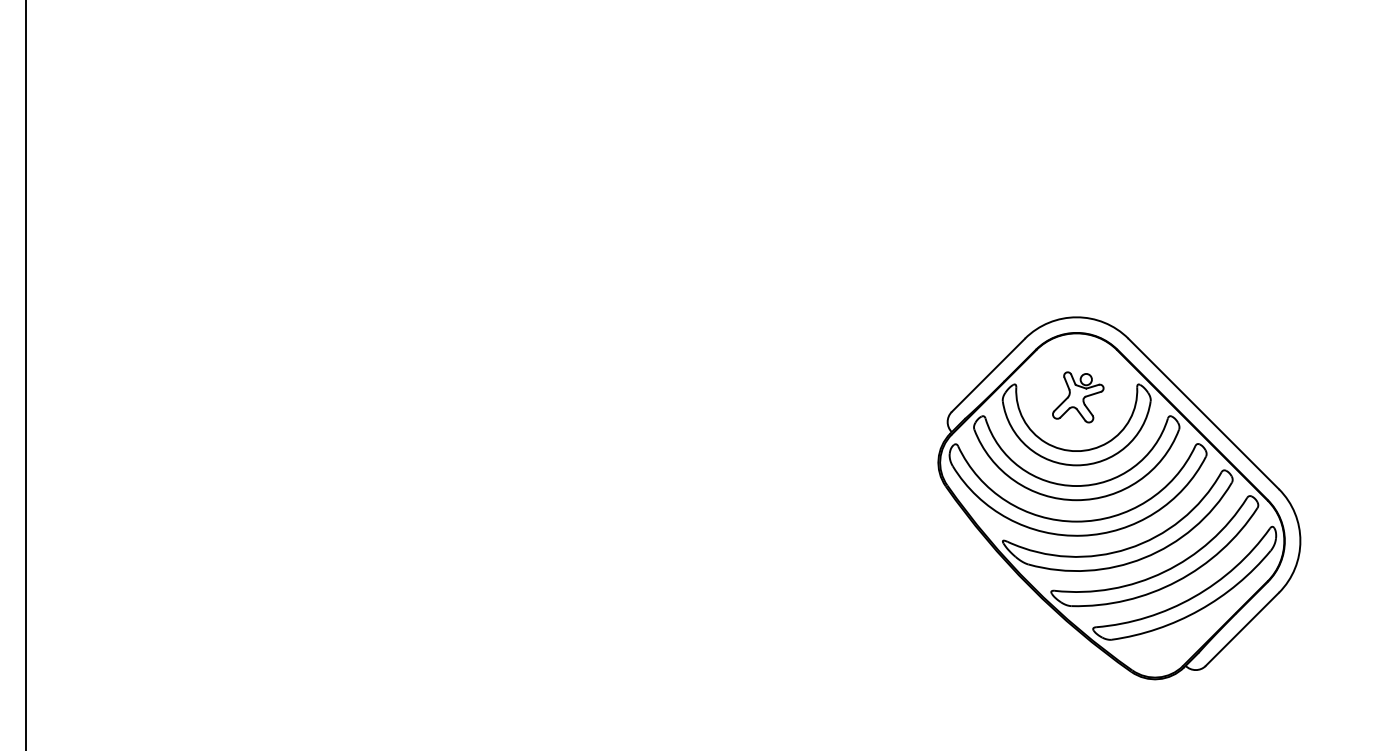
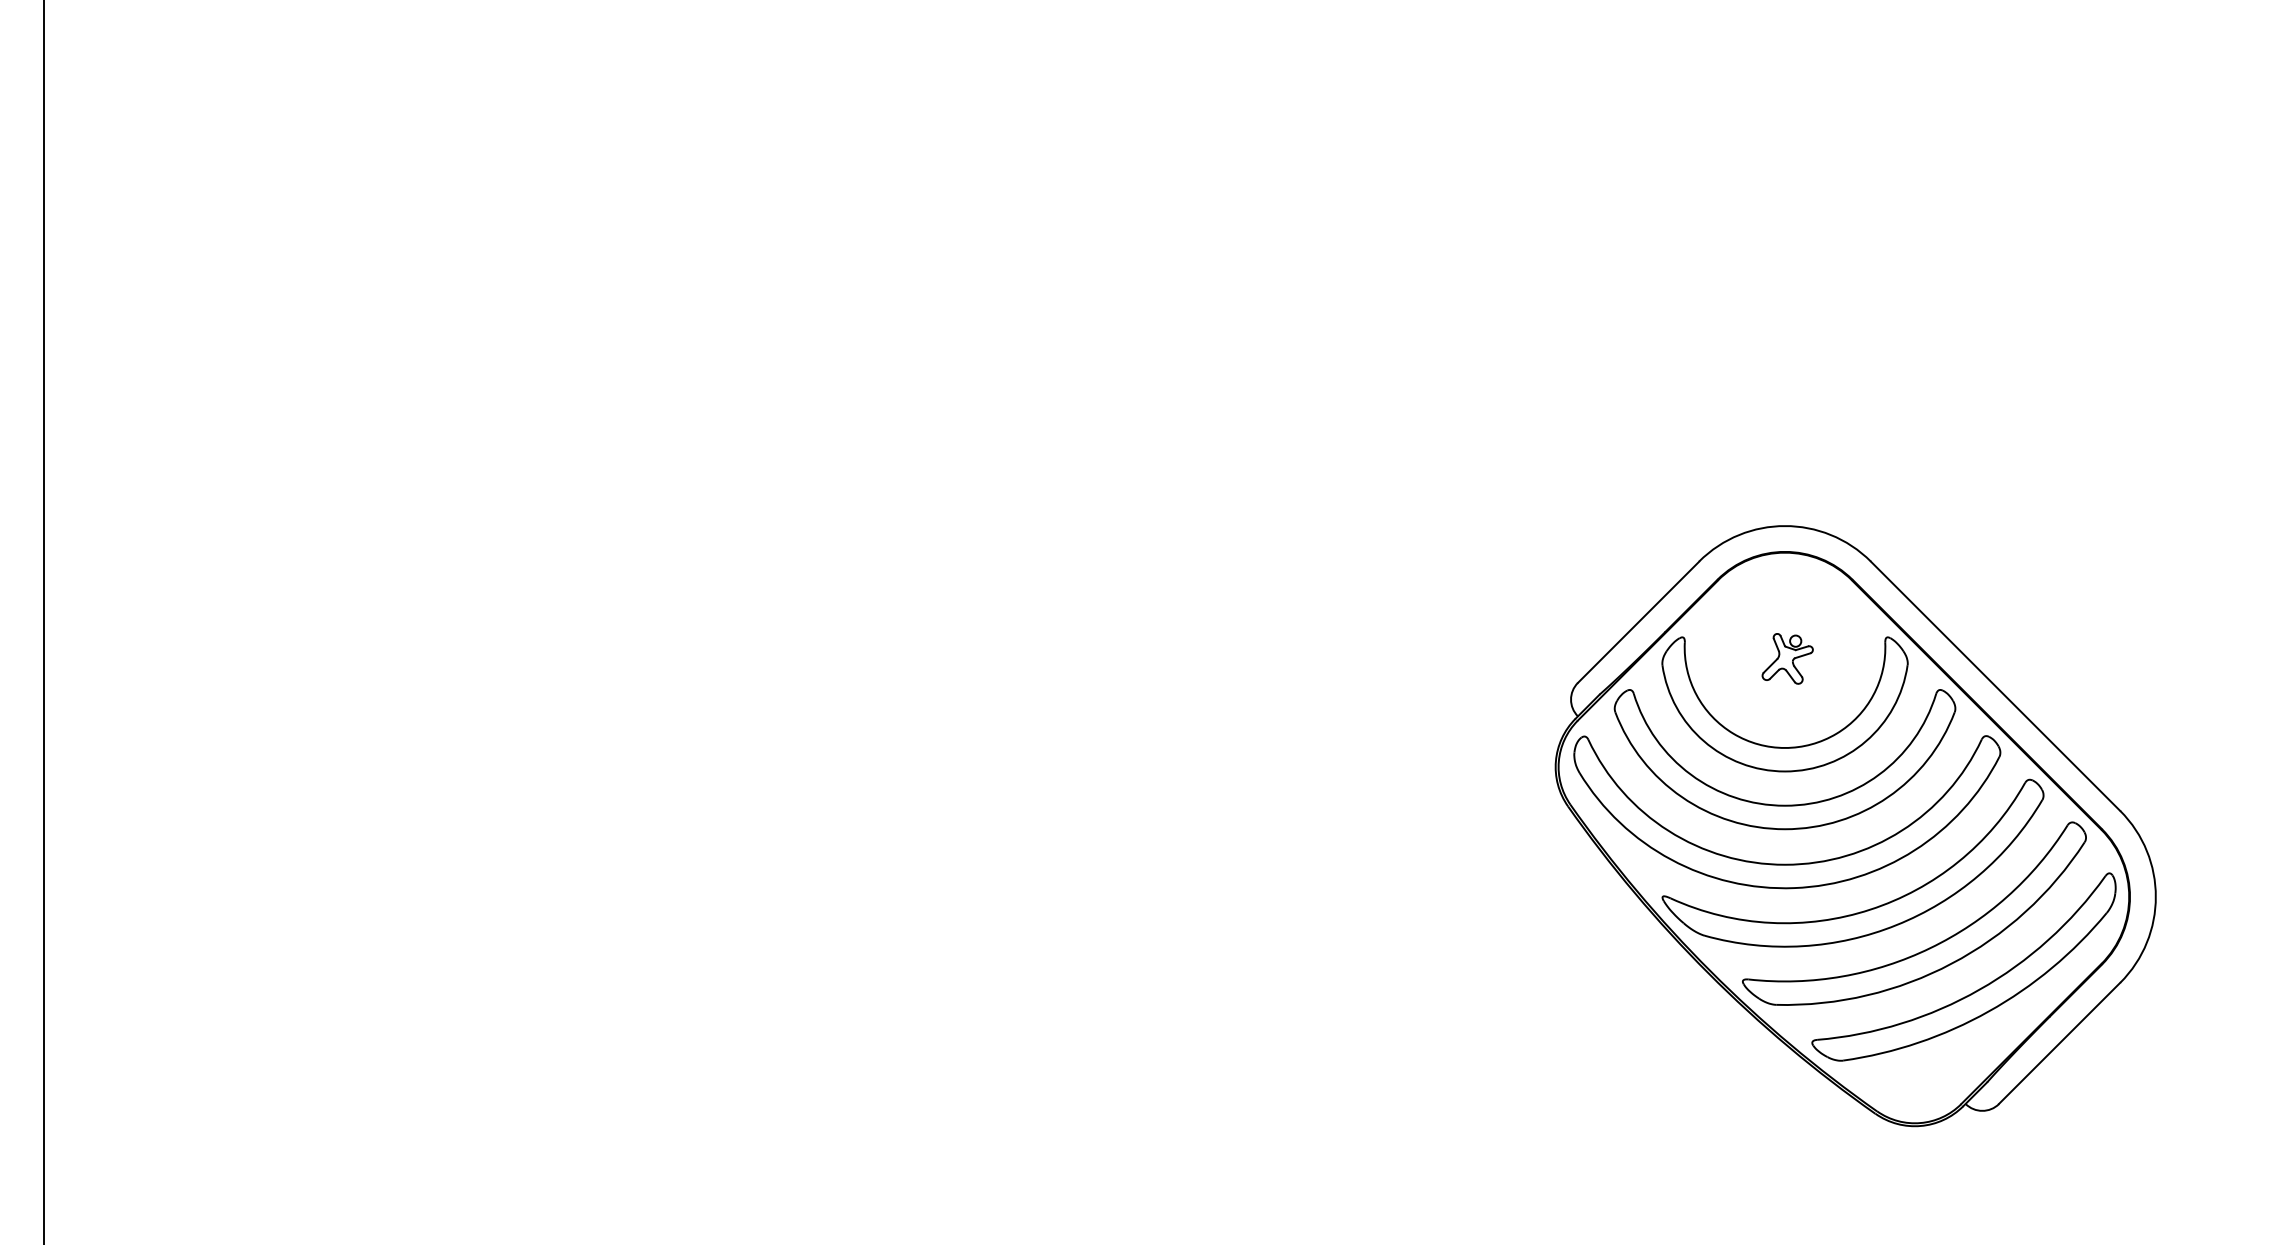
part: (1078, 397) -> (1787, 658), size x0.6

